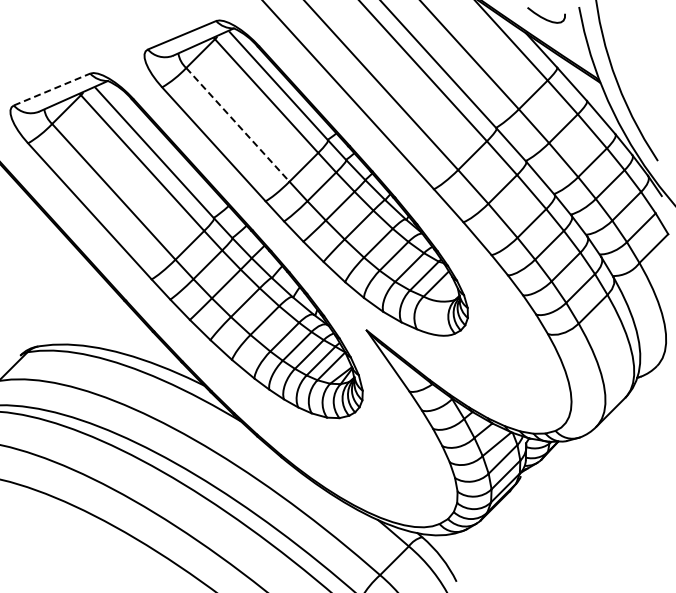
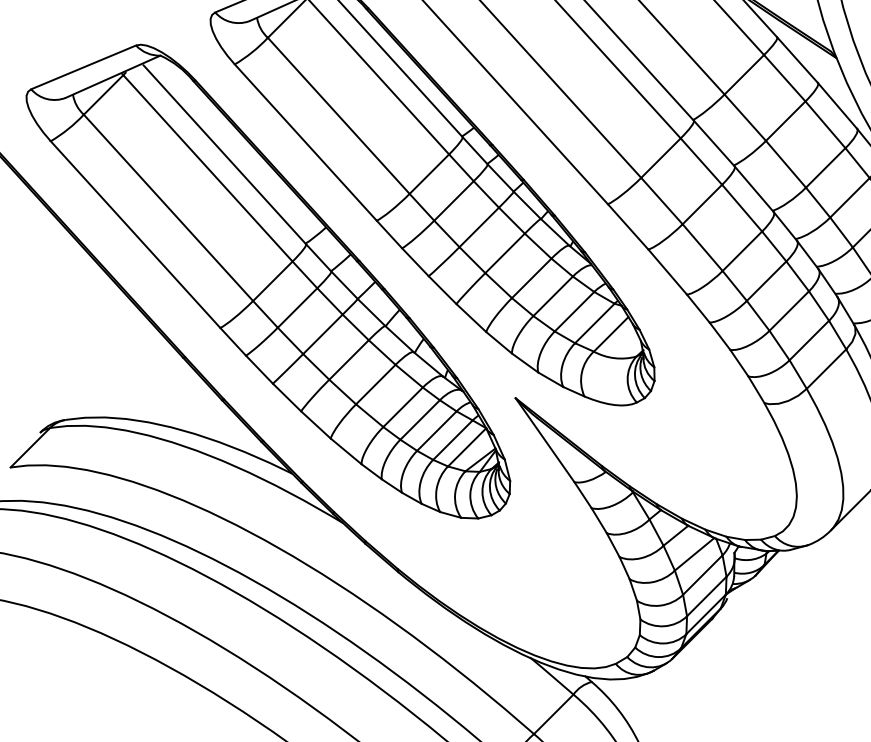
line: (52, 89) -> (84, 67), dashed -> solid
line: (237, 124) -> (338, 115), dashed -> solid

